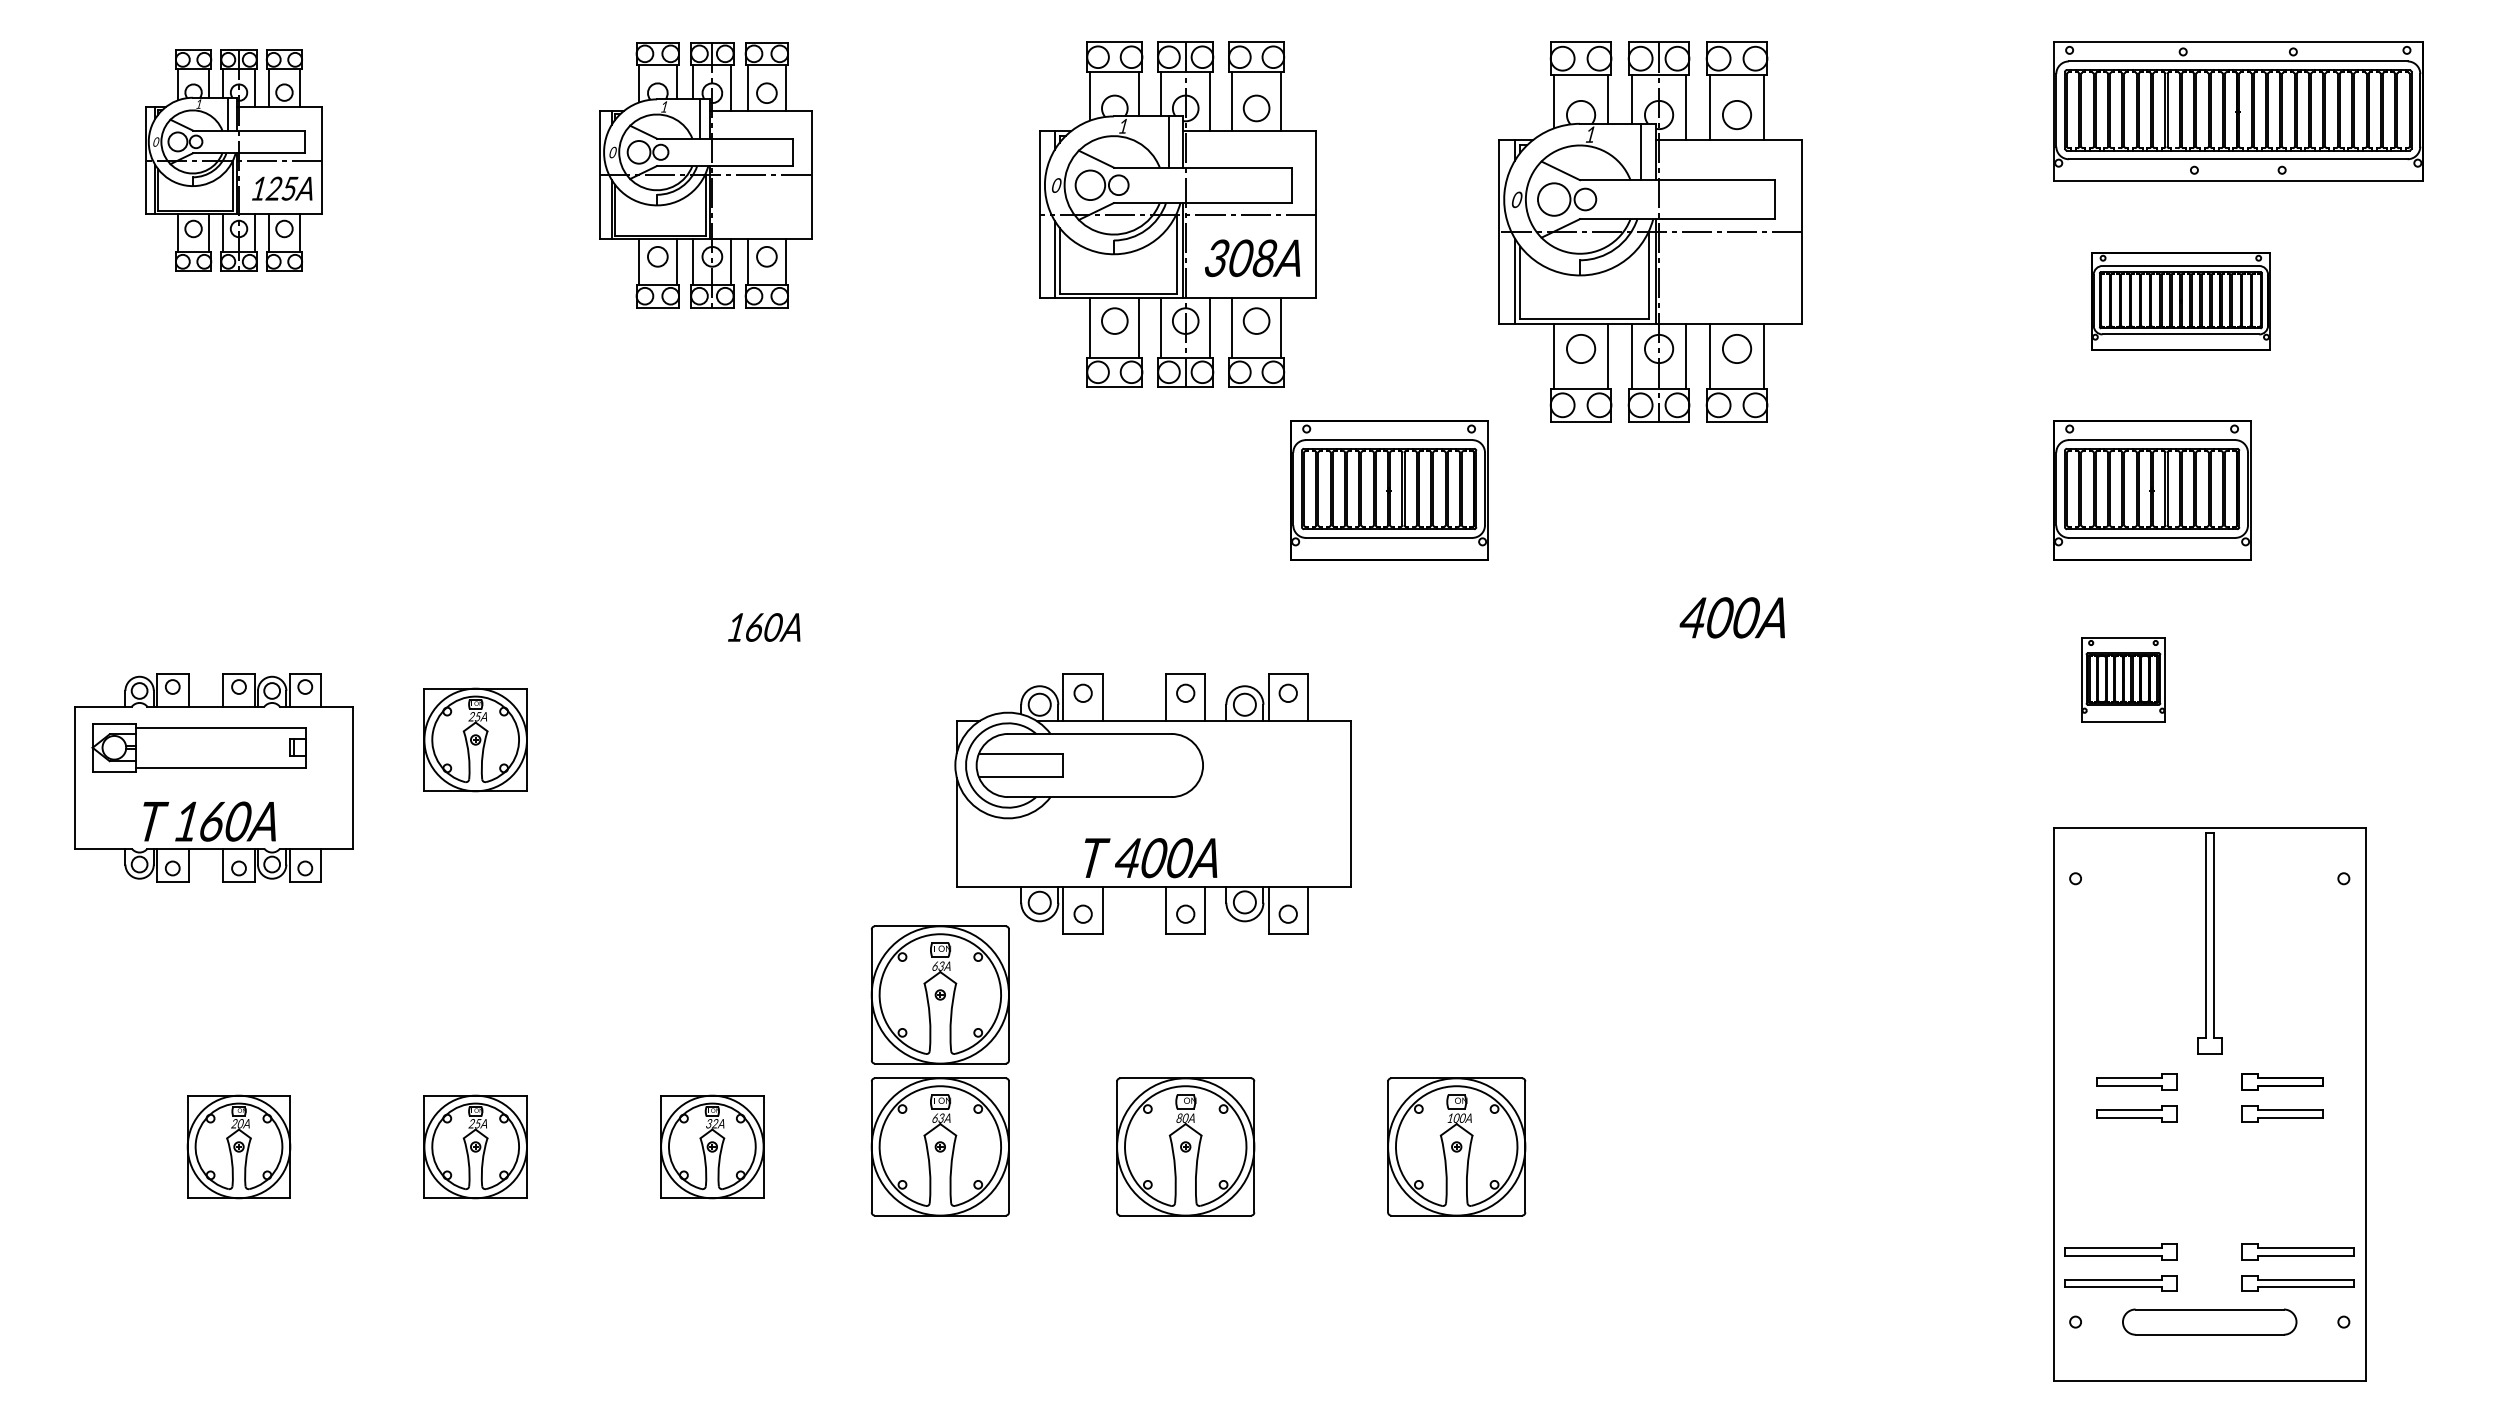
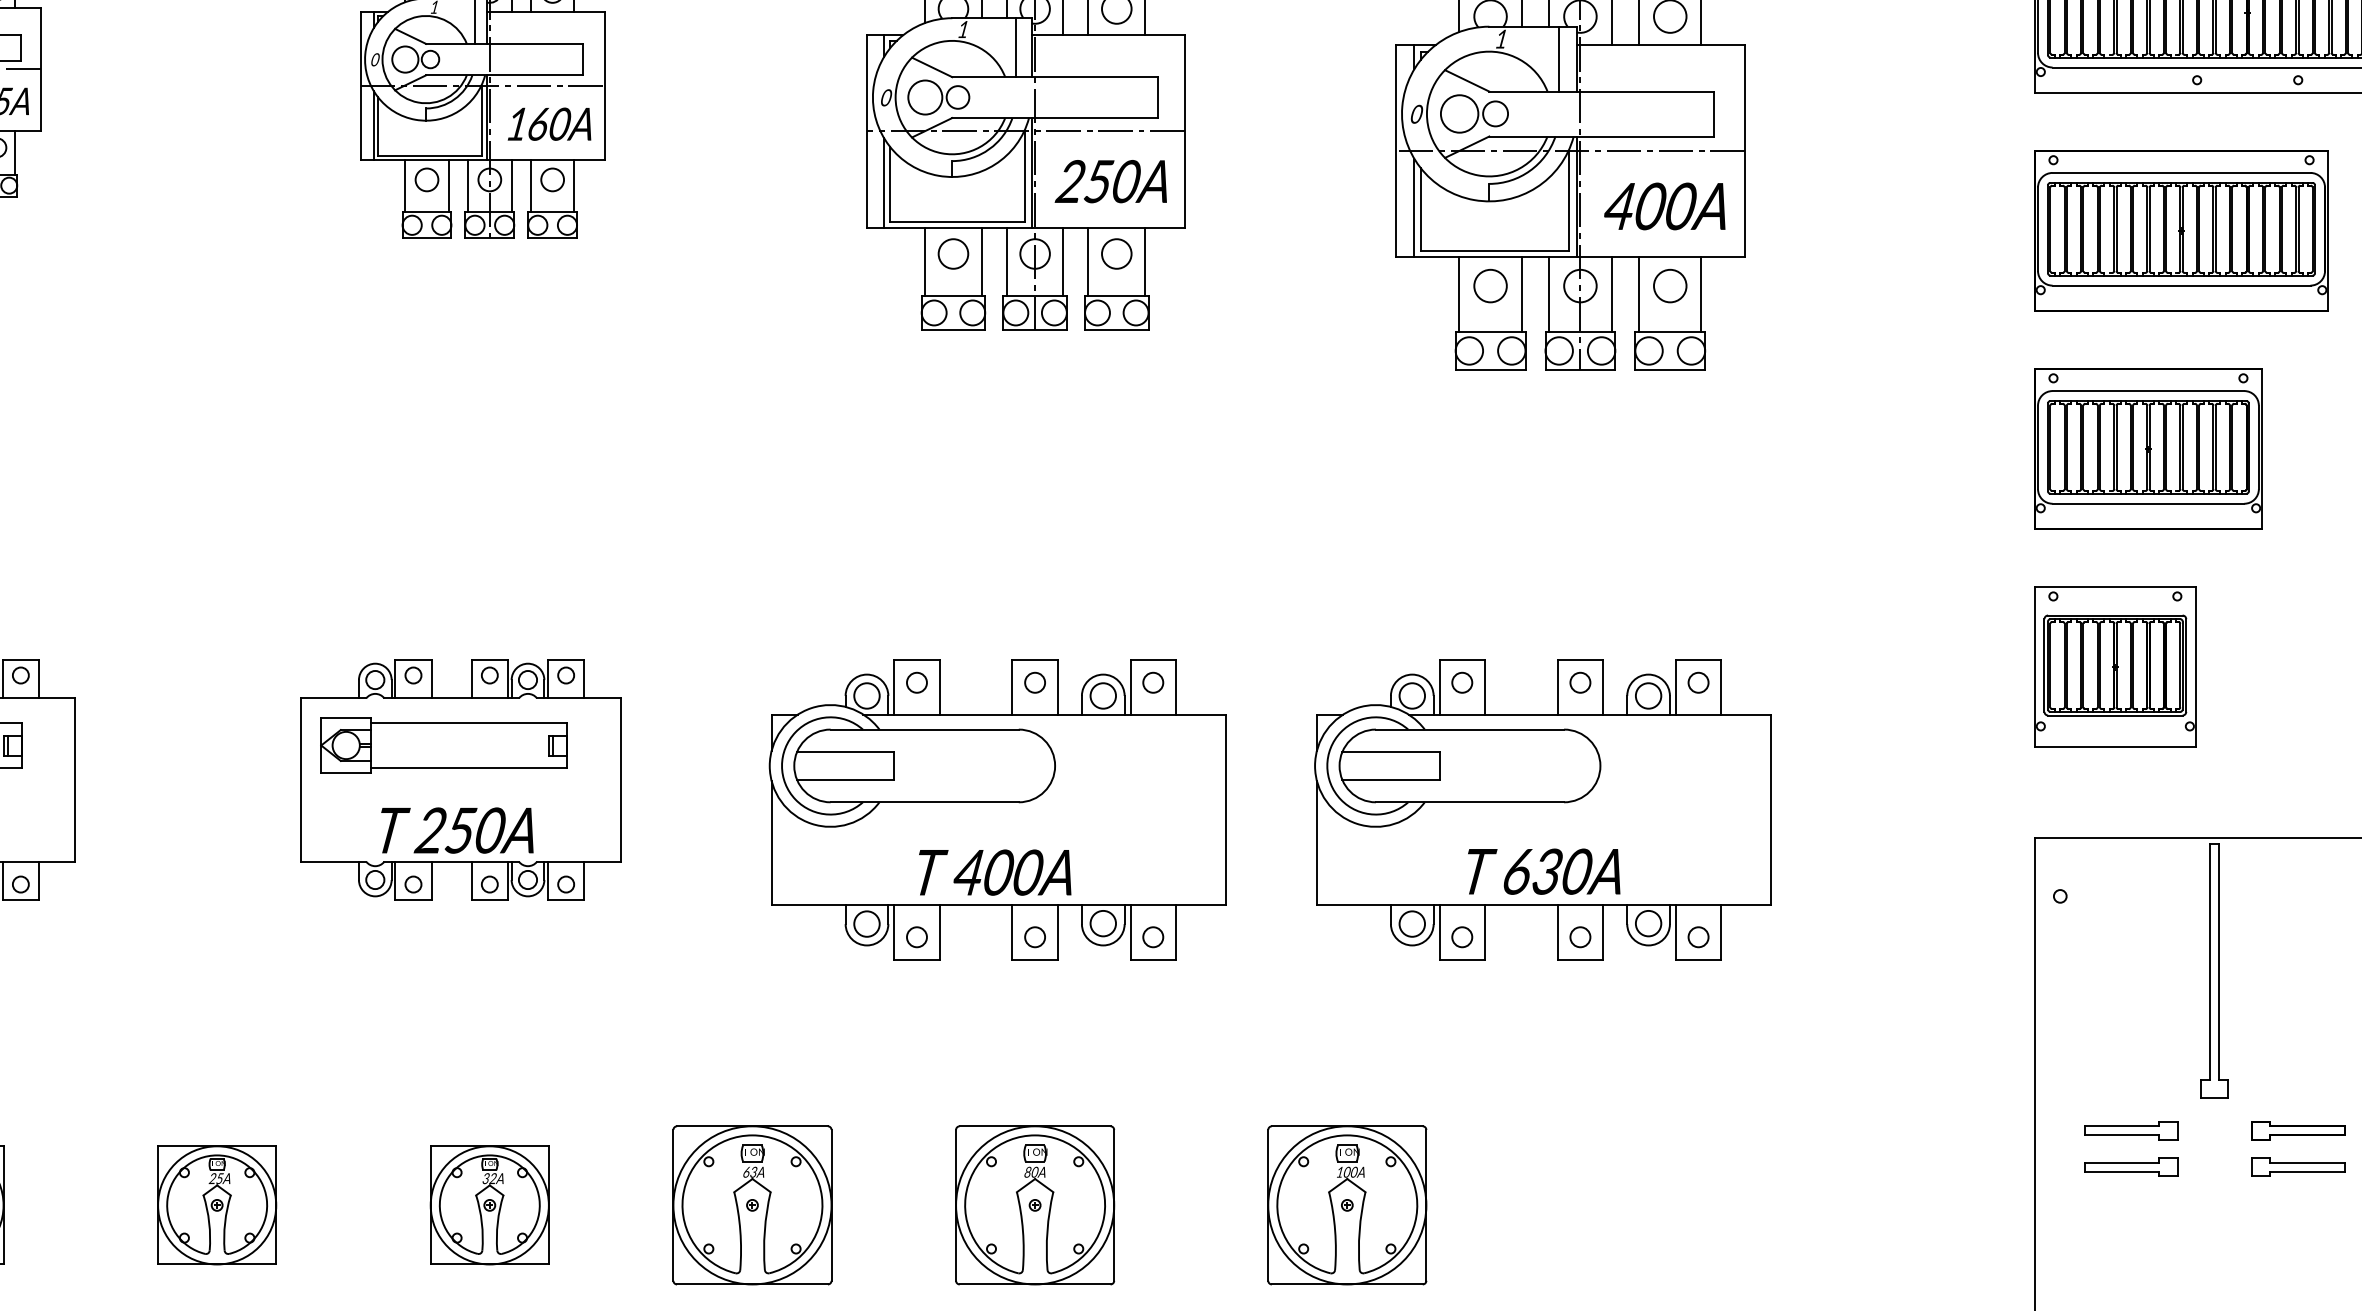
text: (1239, 258) -> (1097, 181), 308A -> 250A
part: (2180, 301) -> (2181, 231), size x1.43
part: (1389, 490) -> (1269, 449), removed
text: (1731, 617) -> (1663, 206), moved
text: (764, 627) -> (549, 124), moved
part: (2123, 679) -> (2115, 666), size x1.67
part: (475, 739) -> (216, 735), removed
part: (686, 777) -> (460, 779), added
part: (1626, 803) -> (1542, 809), added
part: (939, 994) -> (751, 1029), removed

